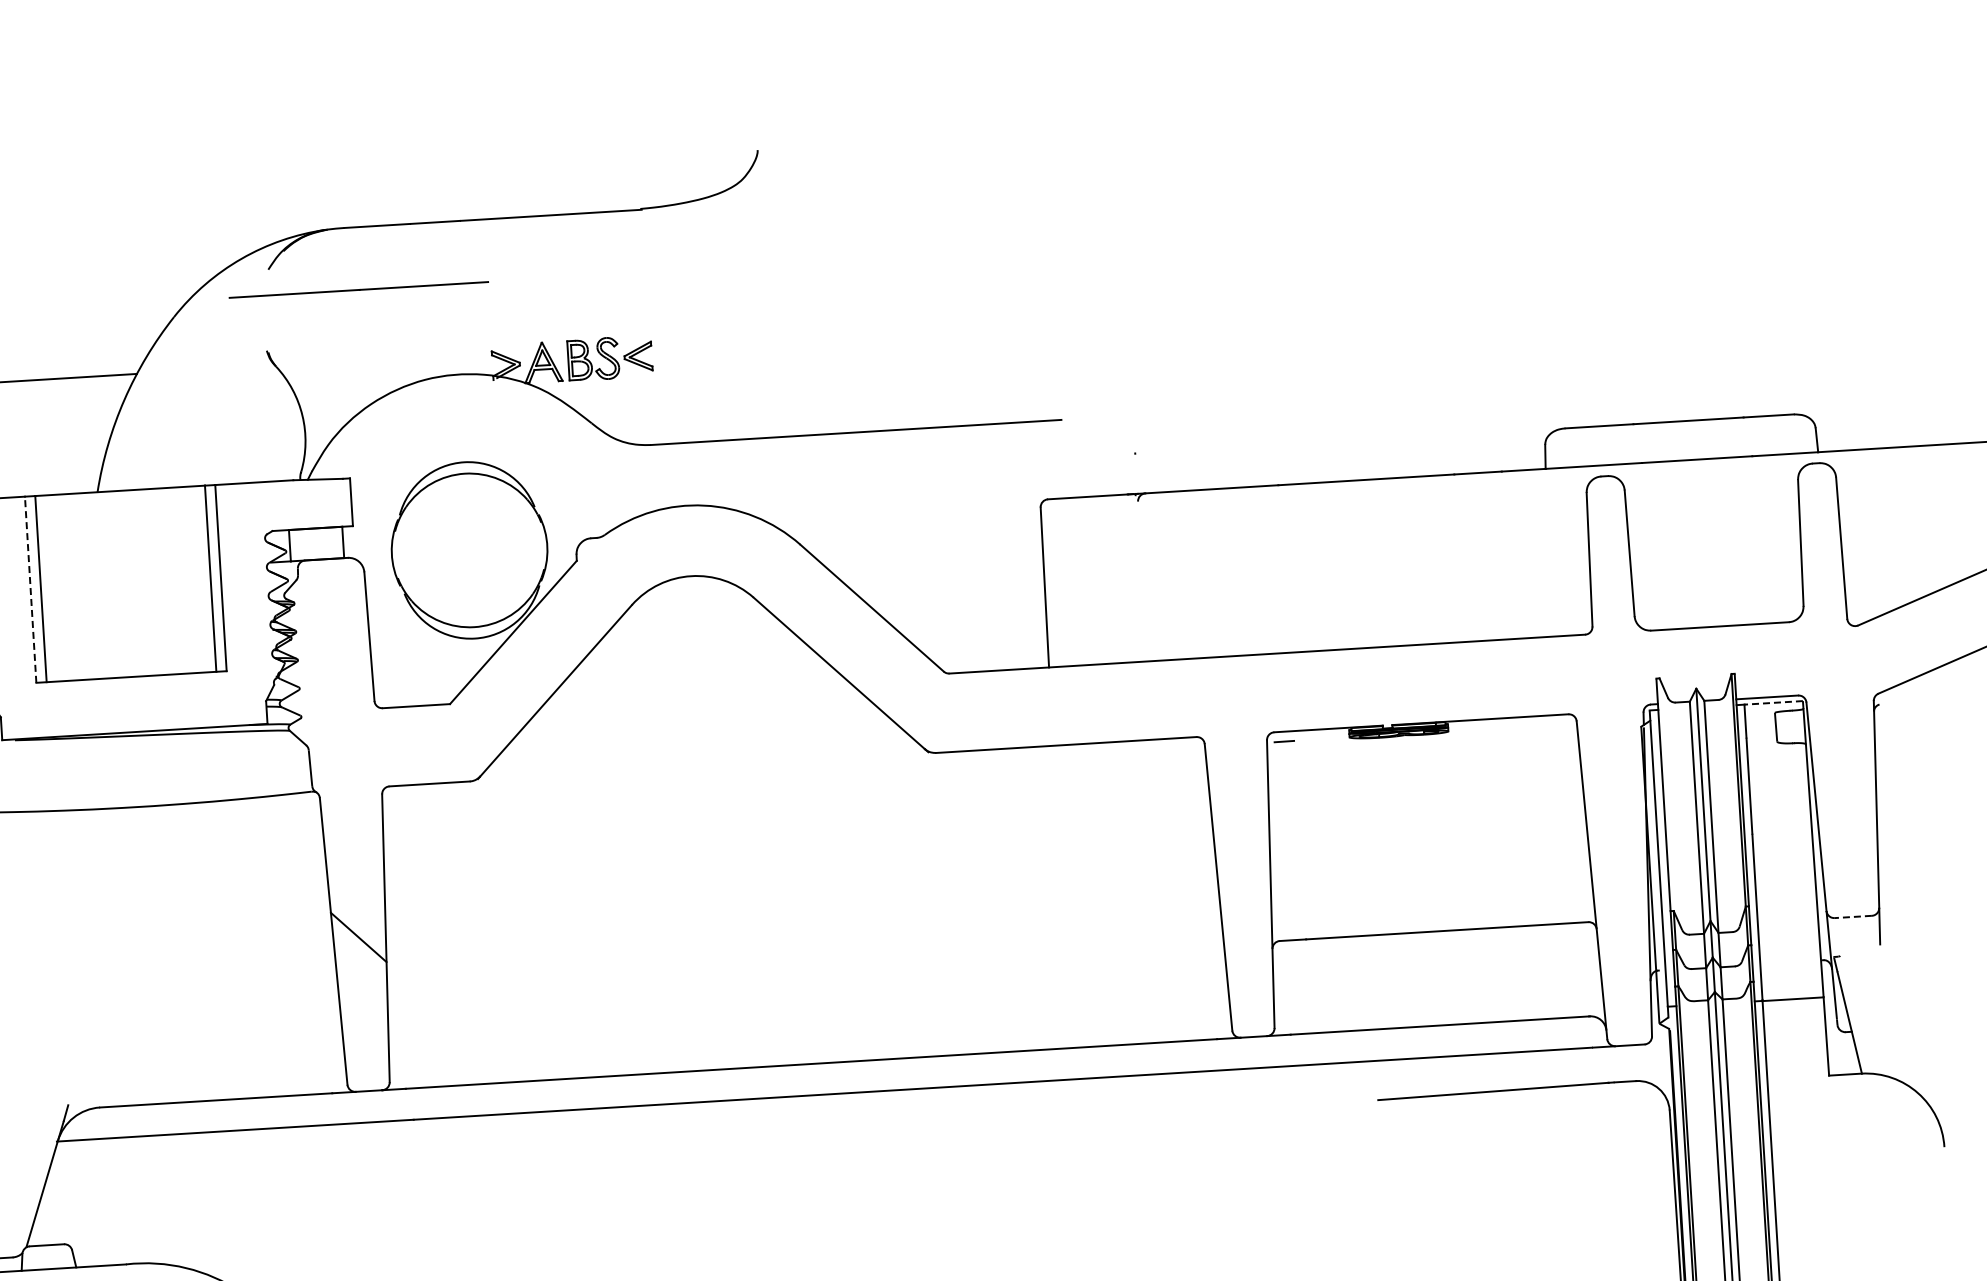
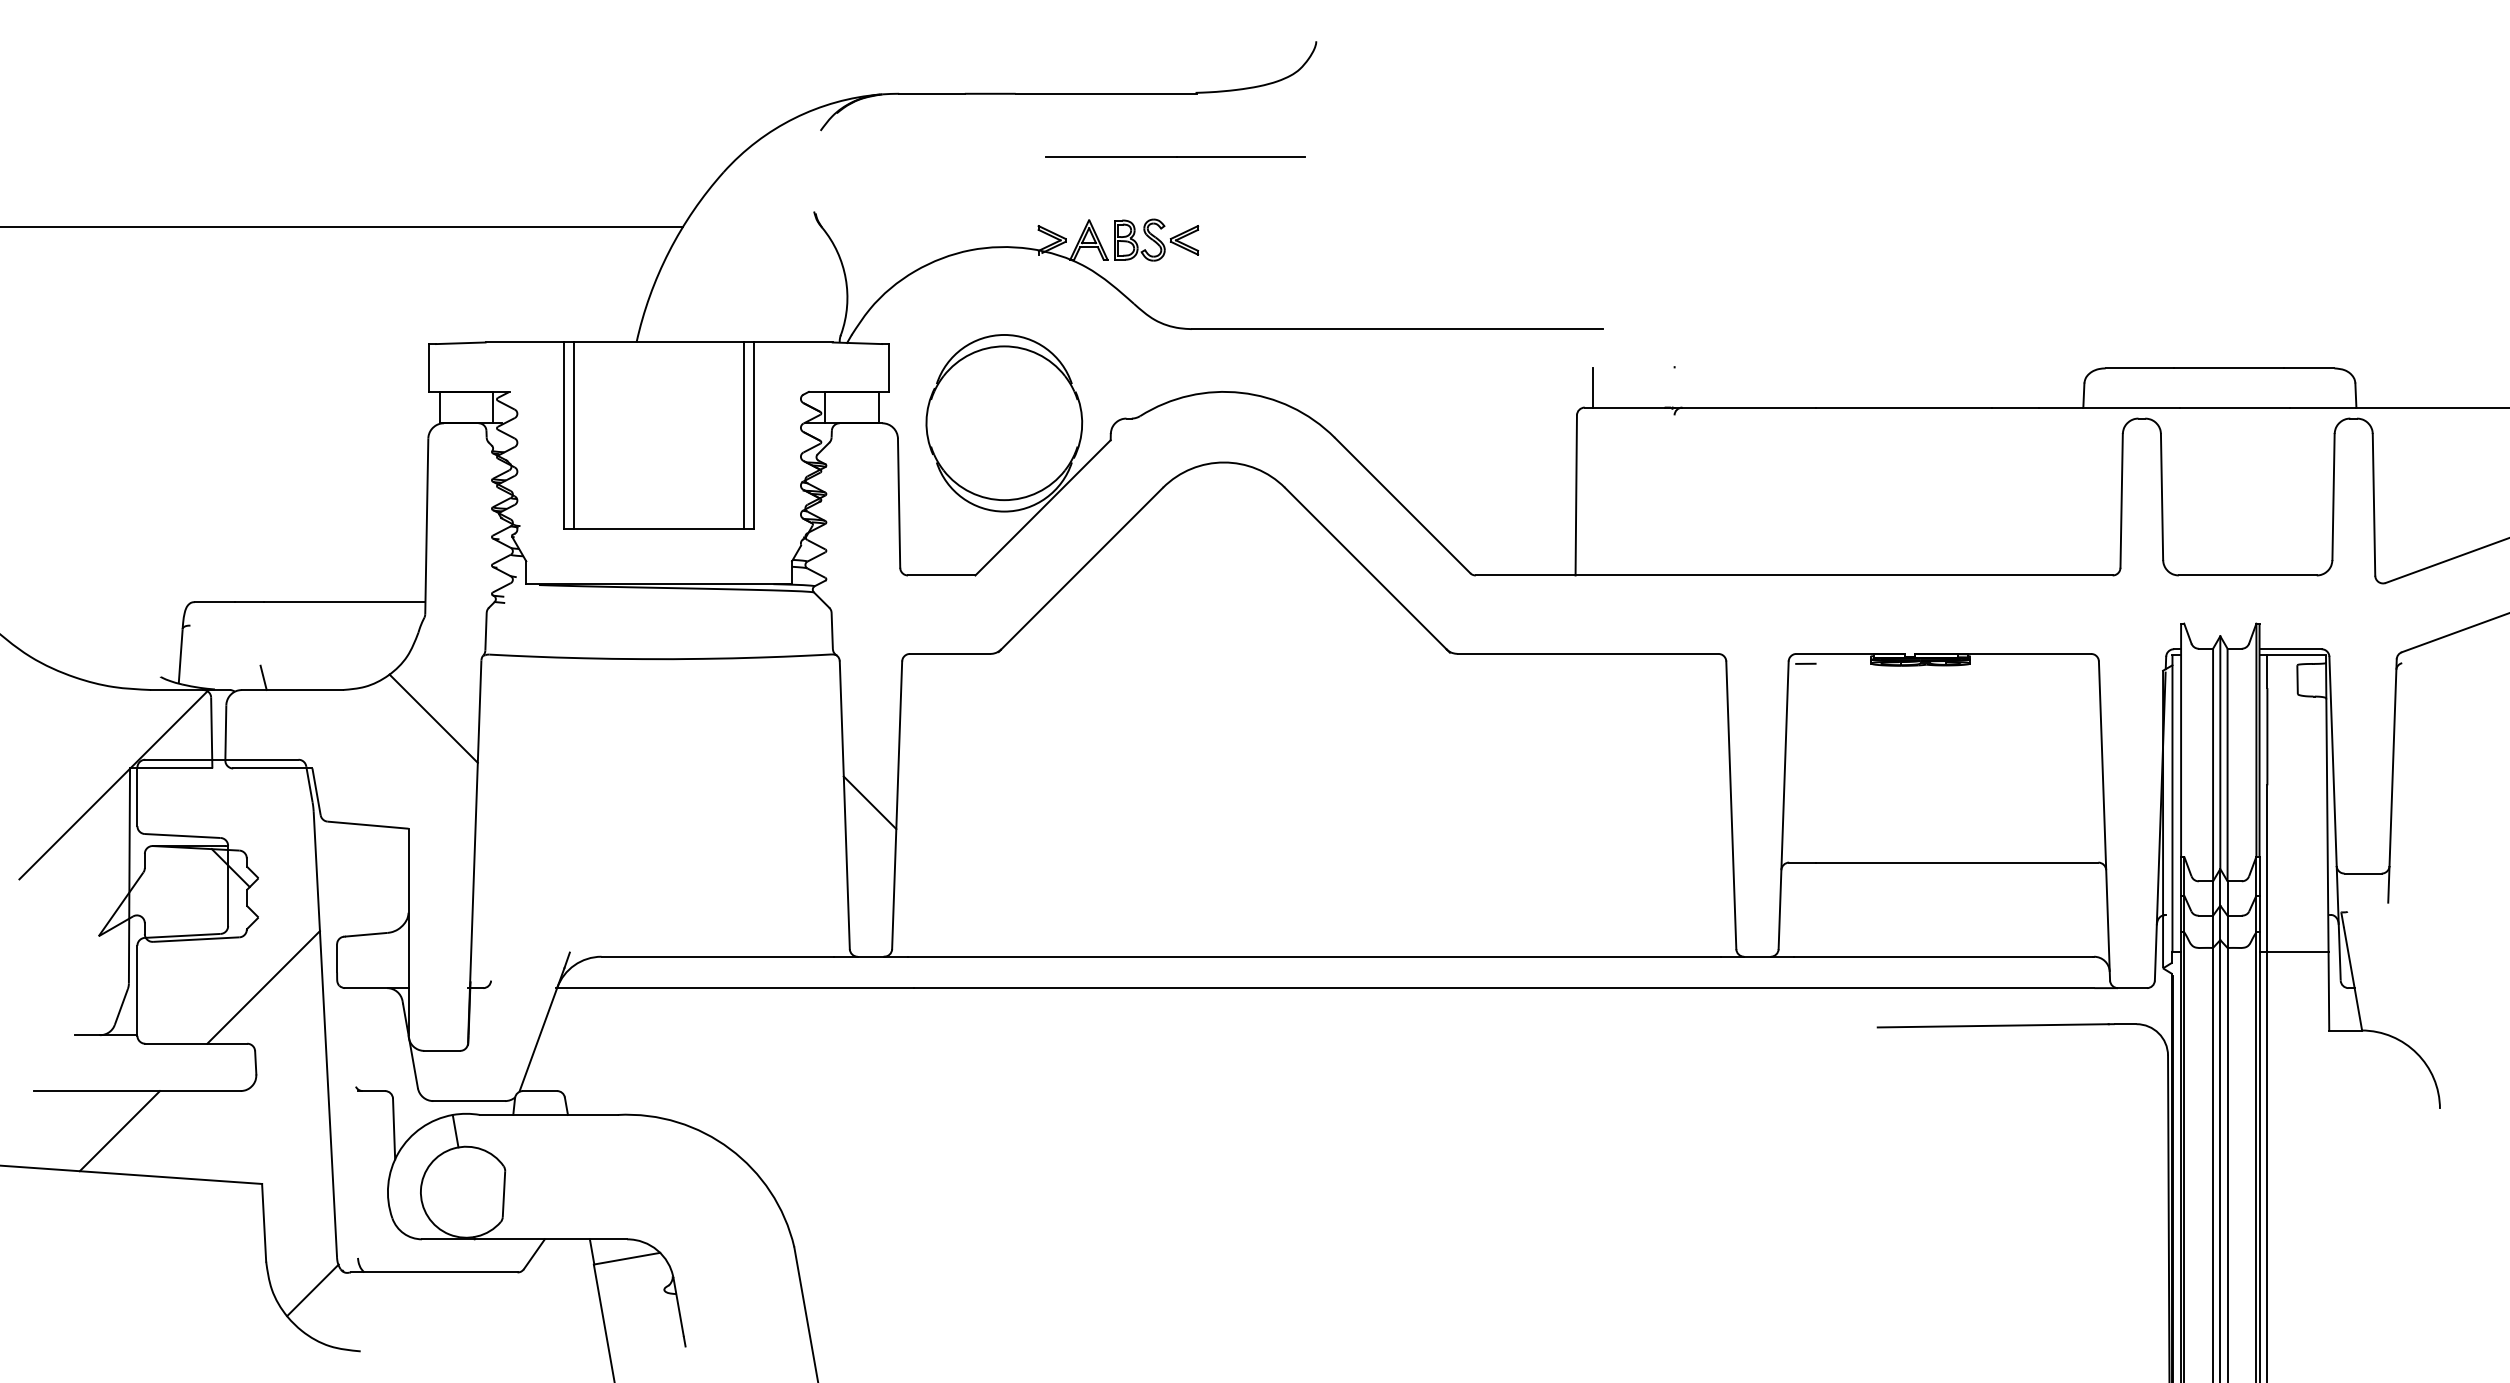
line: (358, 289) -> (1175, 156), moved
line: (1054, 478) -> (1592, 387), added
line: (30, 589) -> (563, 435), dashed -> solid
line: (1773, 703) -> (2296, 655), dashed -> solid
line: (1853, 916) -> (2363, 873), dashed -> solid

